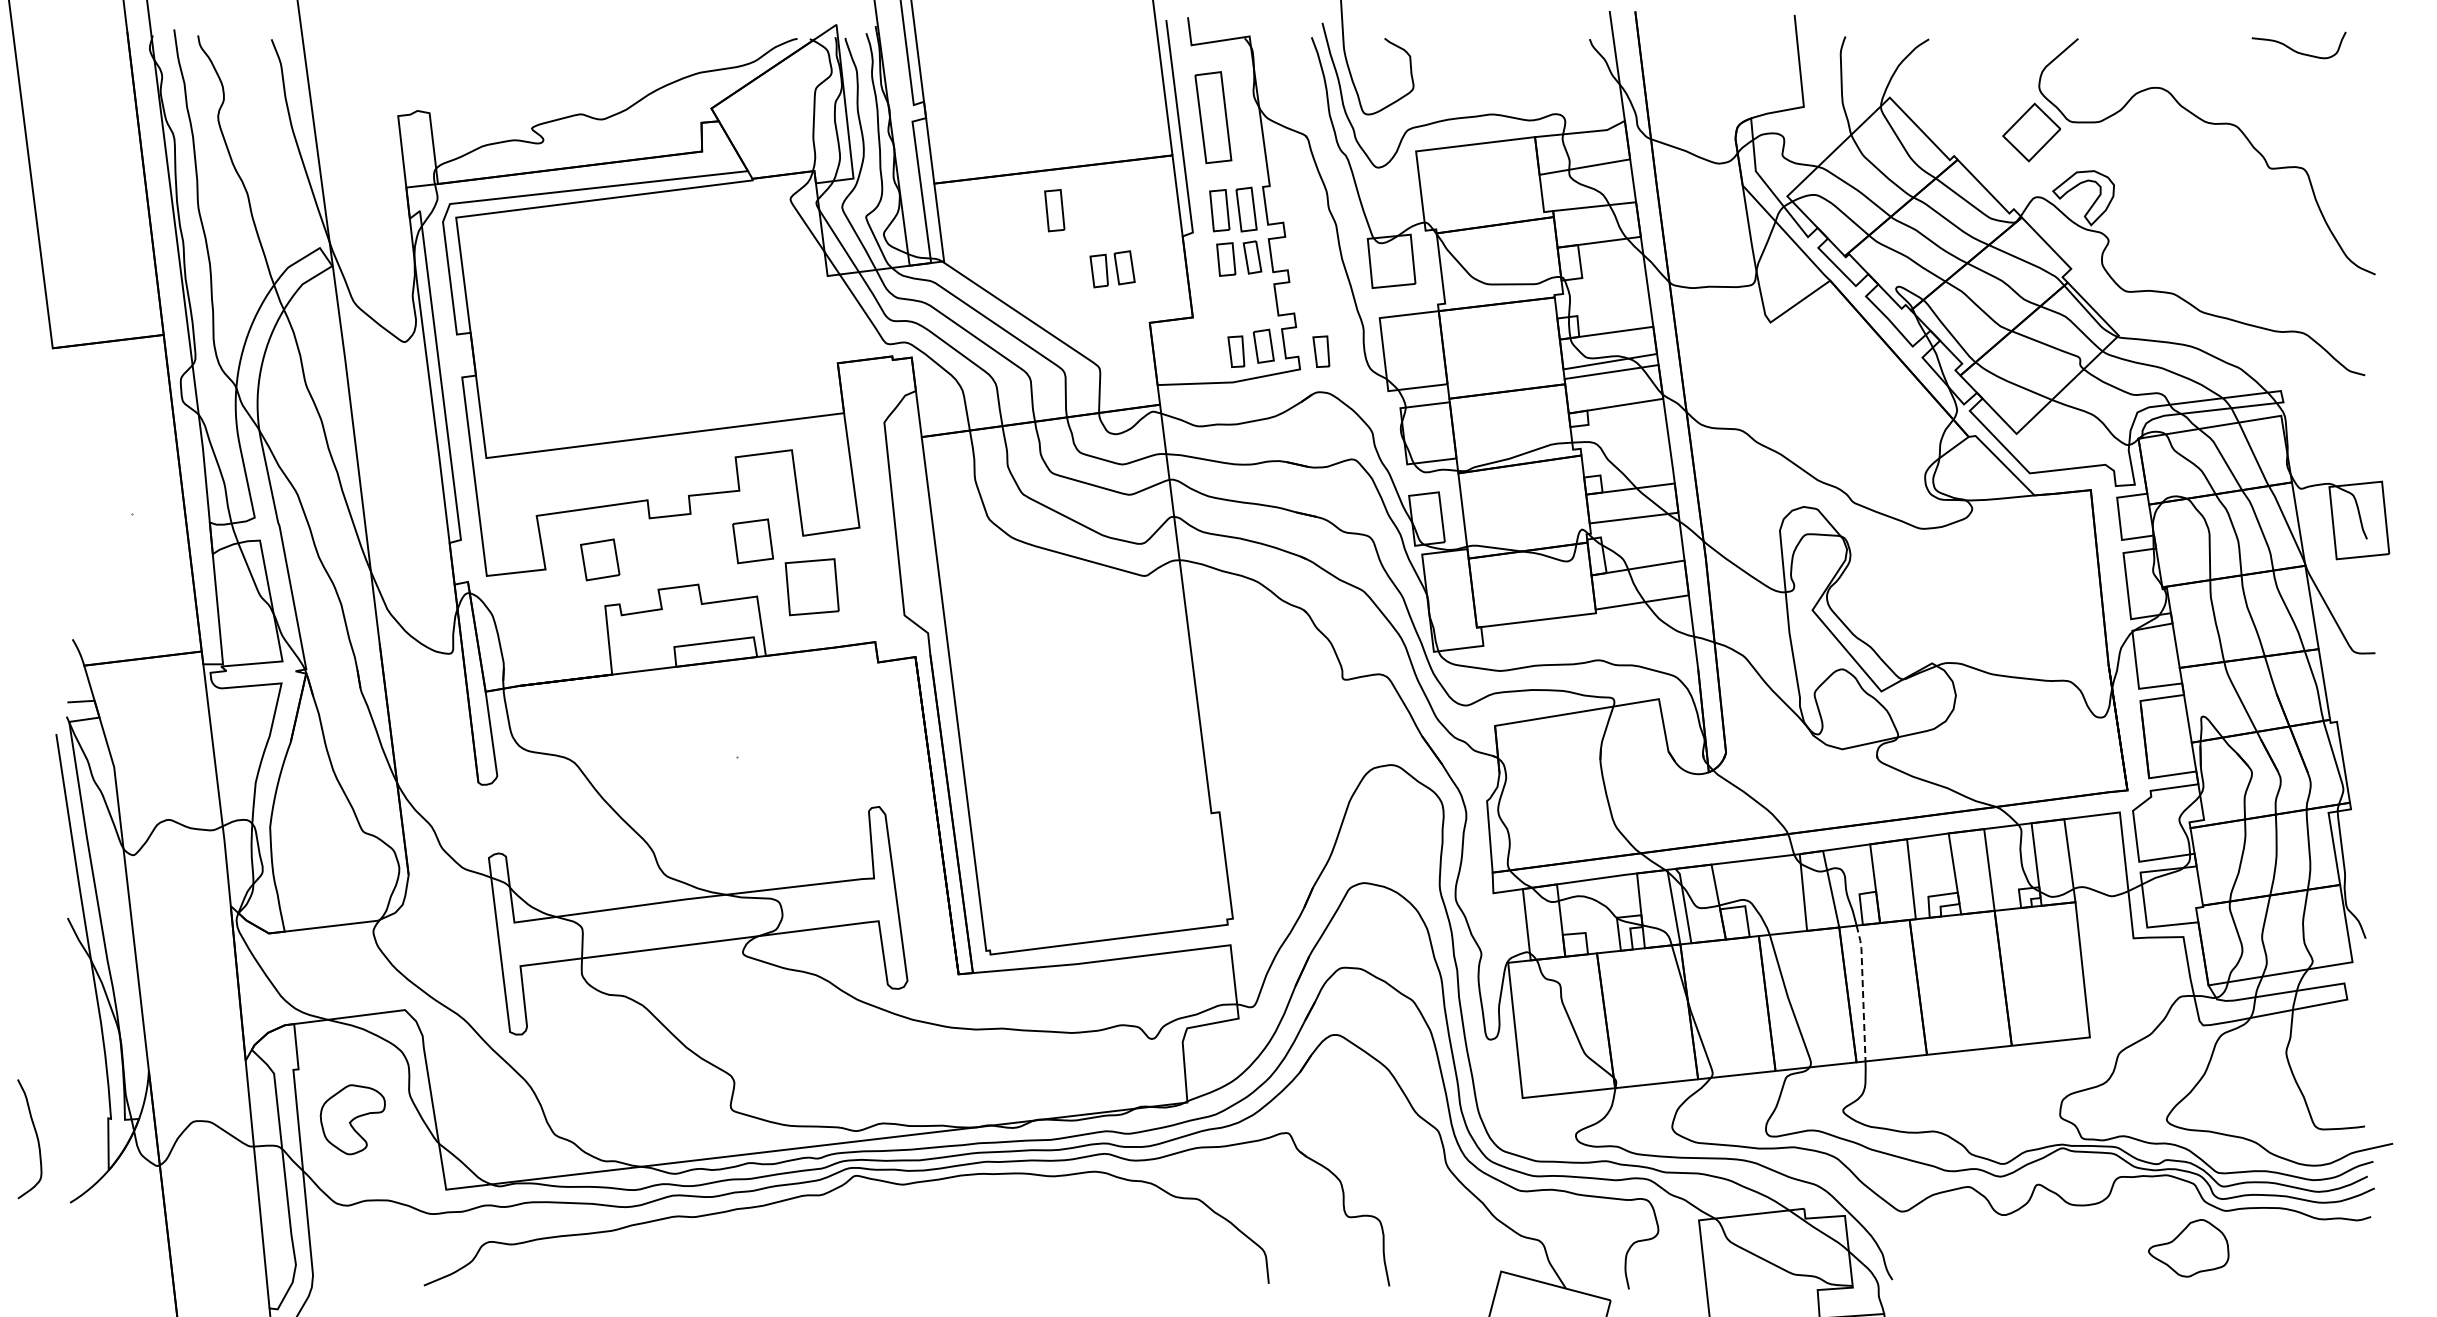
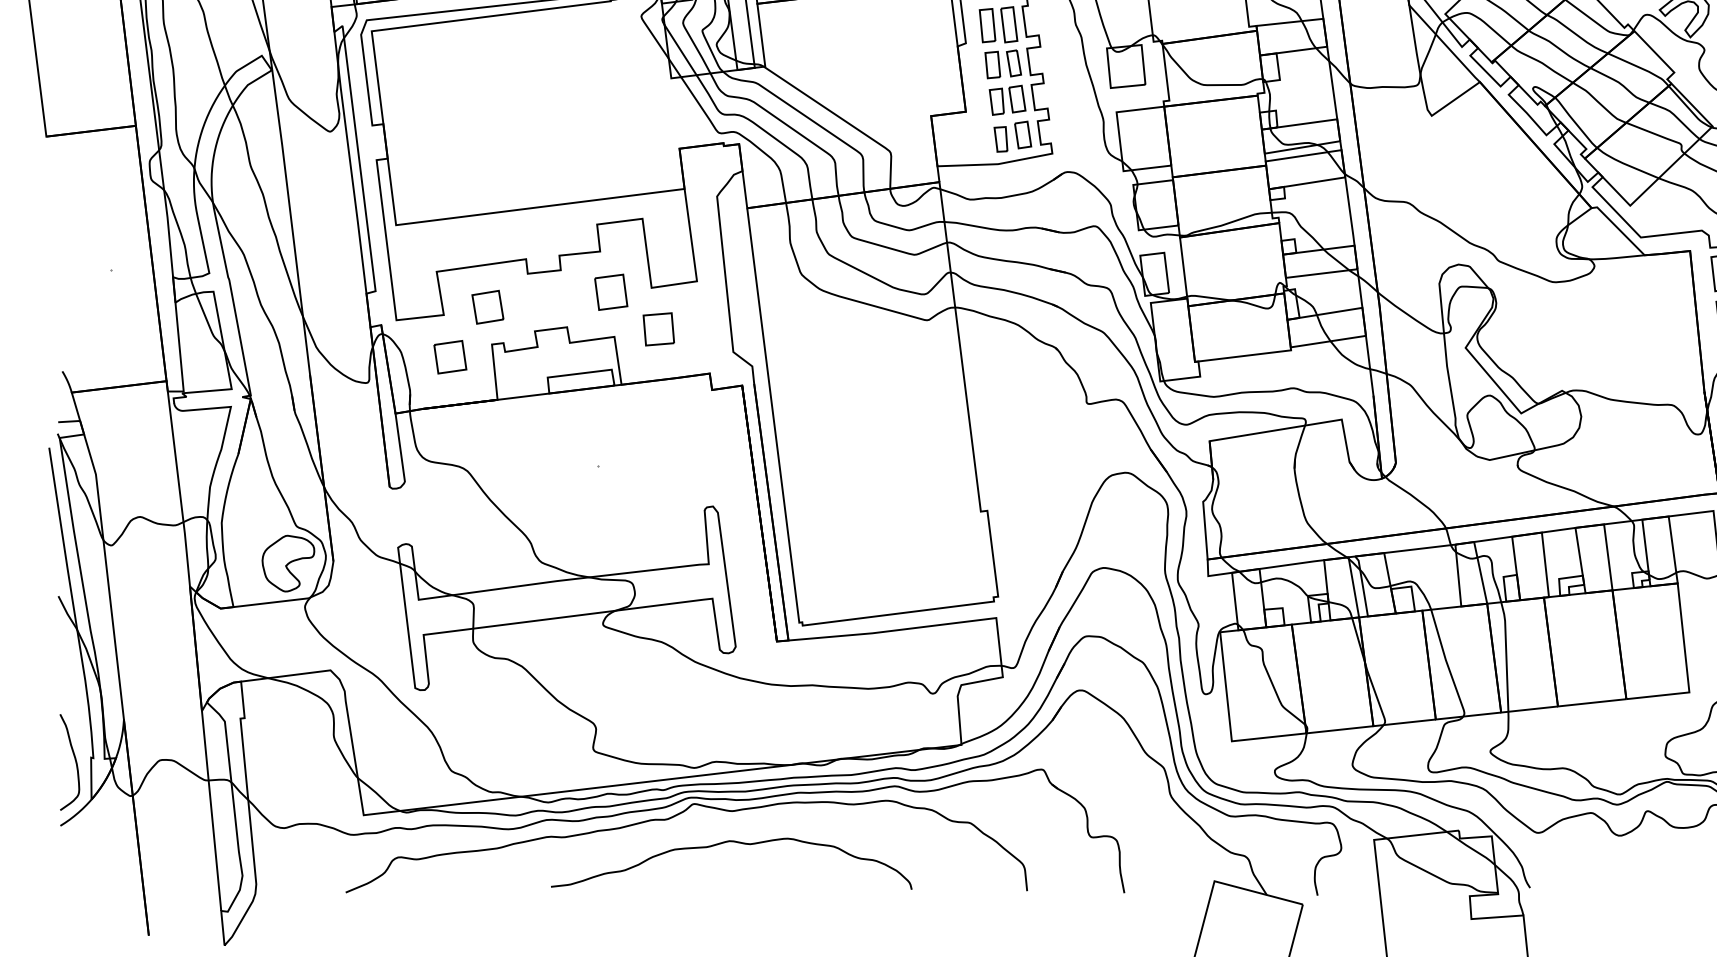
part: (1054, 210) -> (854, 25), removed
part: (1112, 269) -> (1007, 100), moved
part: (1321, 351) -> (1069, 139), removed
part: (811, 587) -> (658, 329), size x0.71
part: (553, 621) -> (450, 356), added
line: (1863, 991) -> (1506, 655), dashed -> solid
part: (352, 1119) -> (288, 563), moved
curve: (36, 1138) -> (75, 761), moved
curve: (905, 1223) -> (734, 842), added

